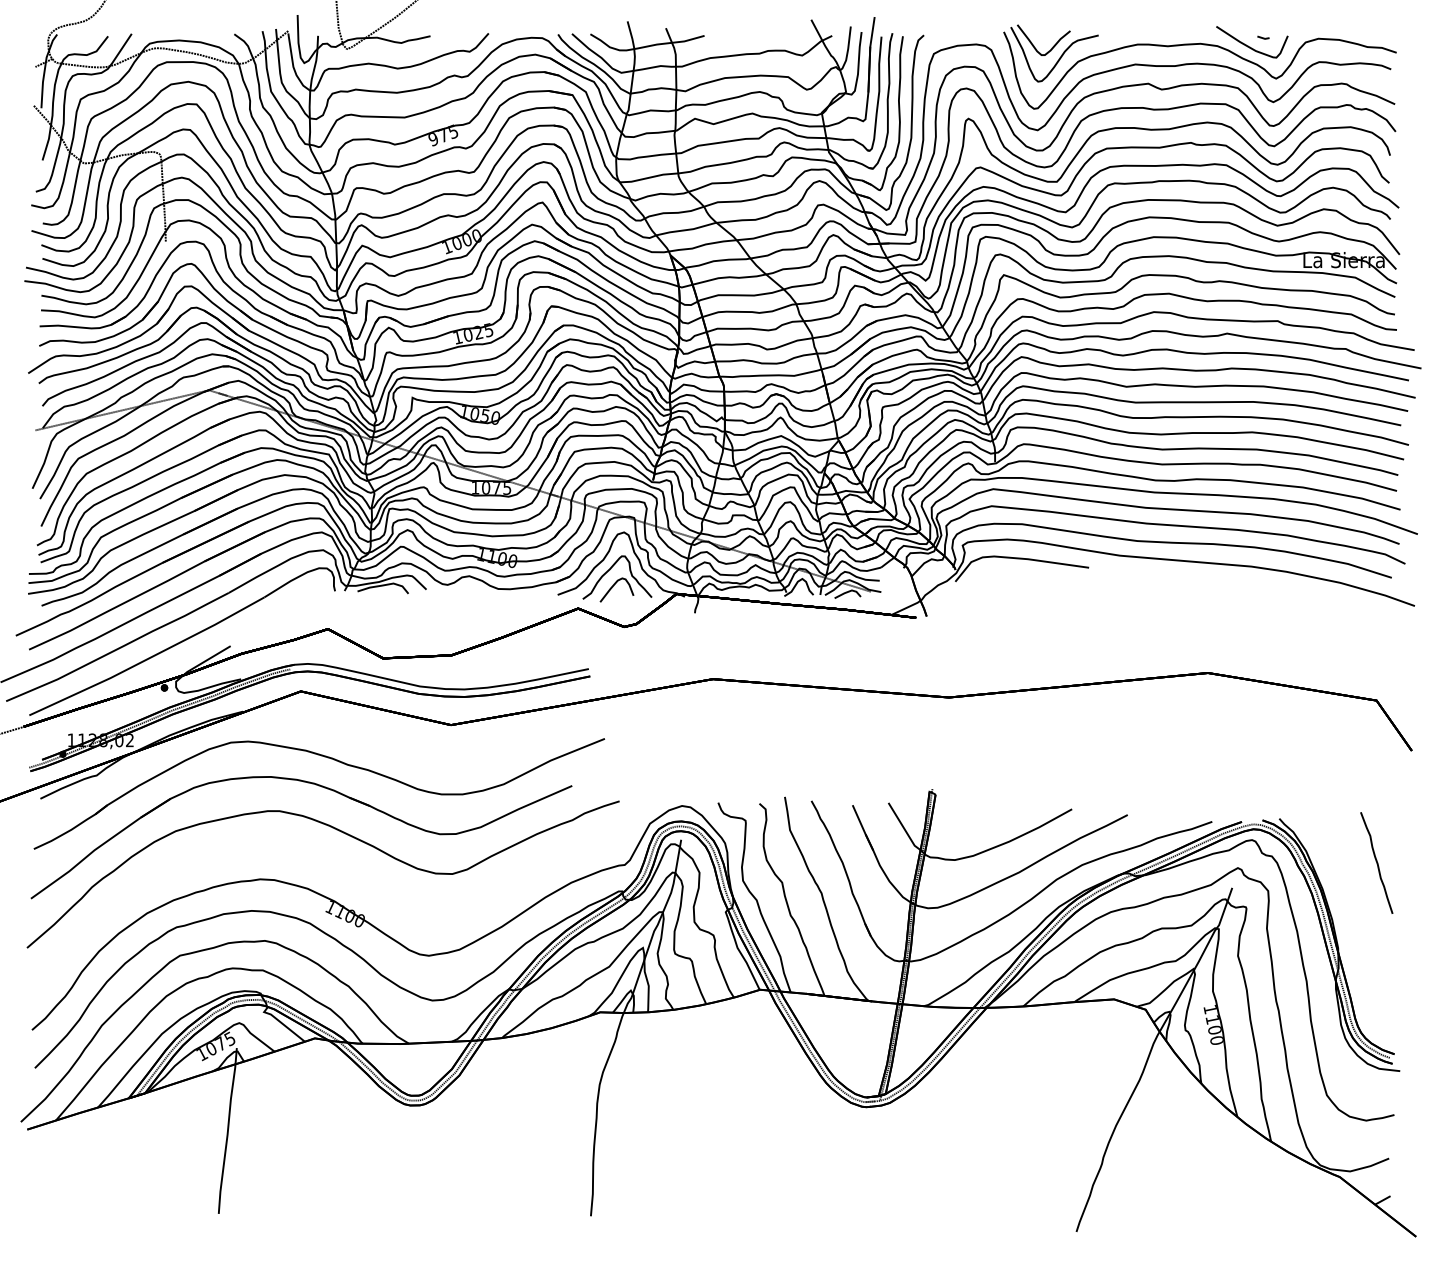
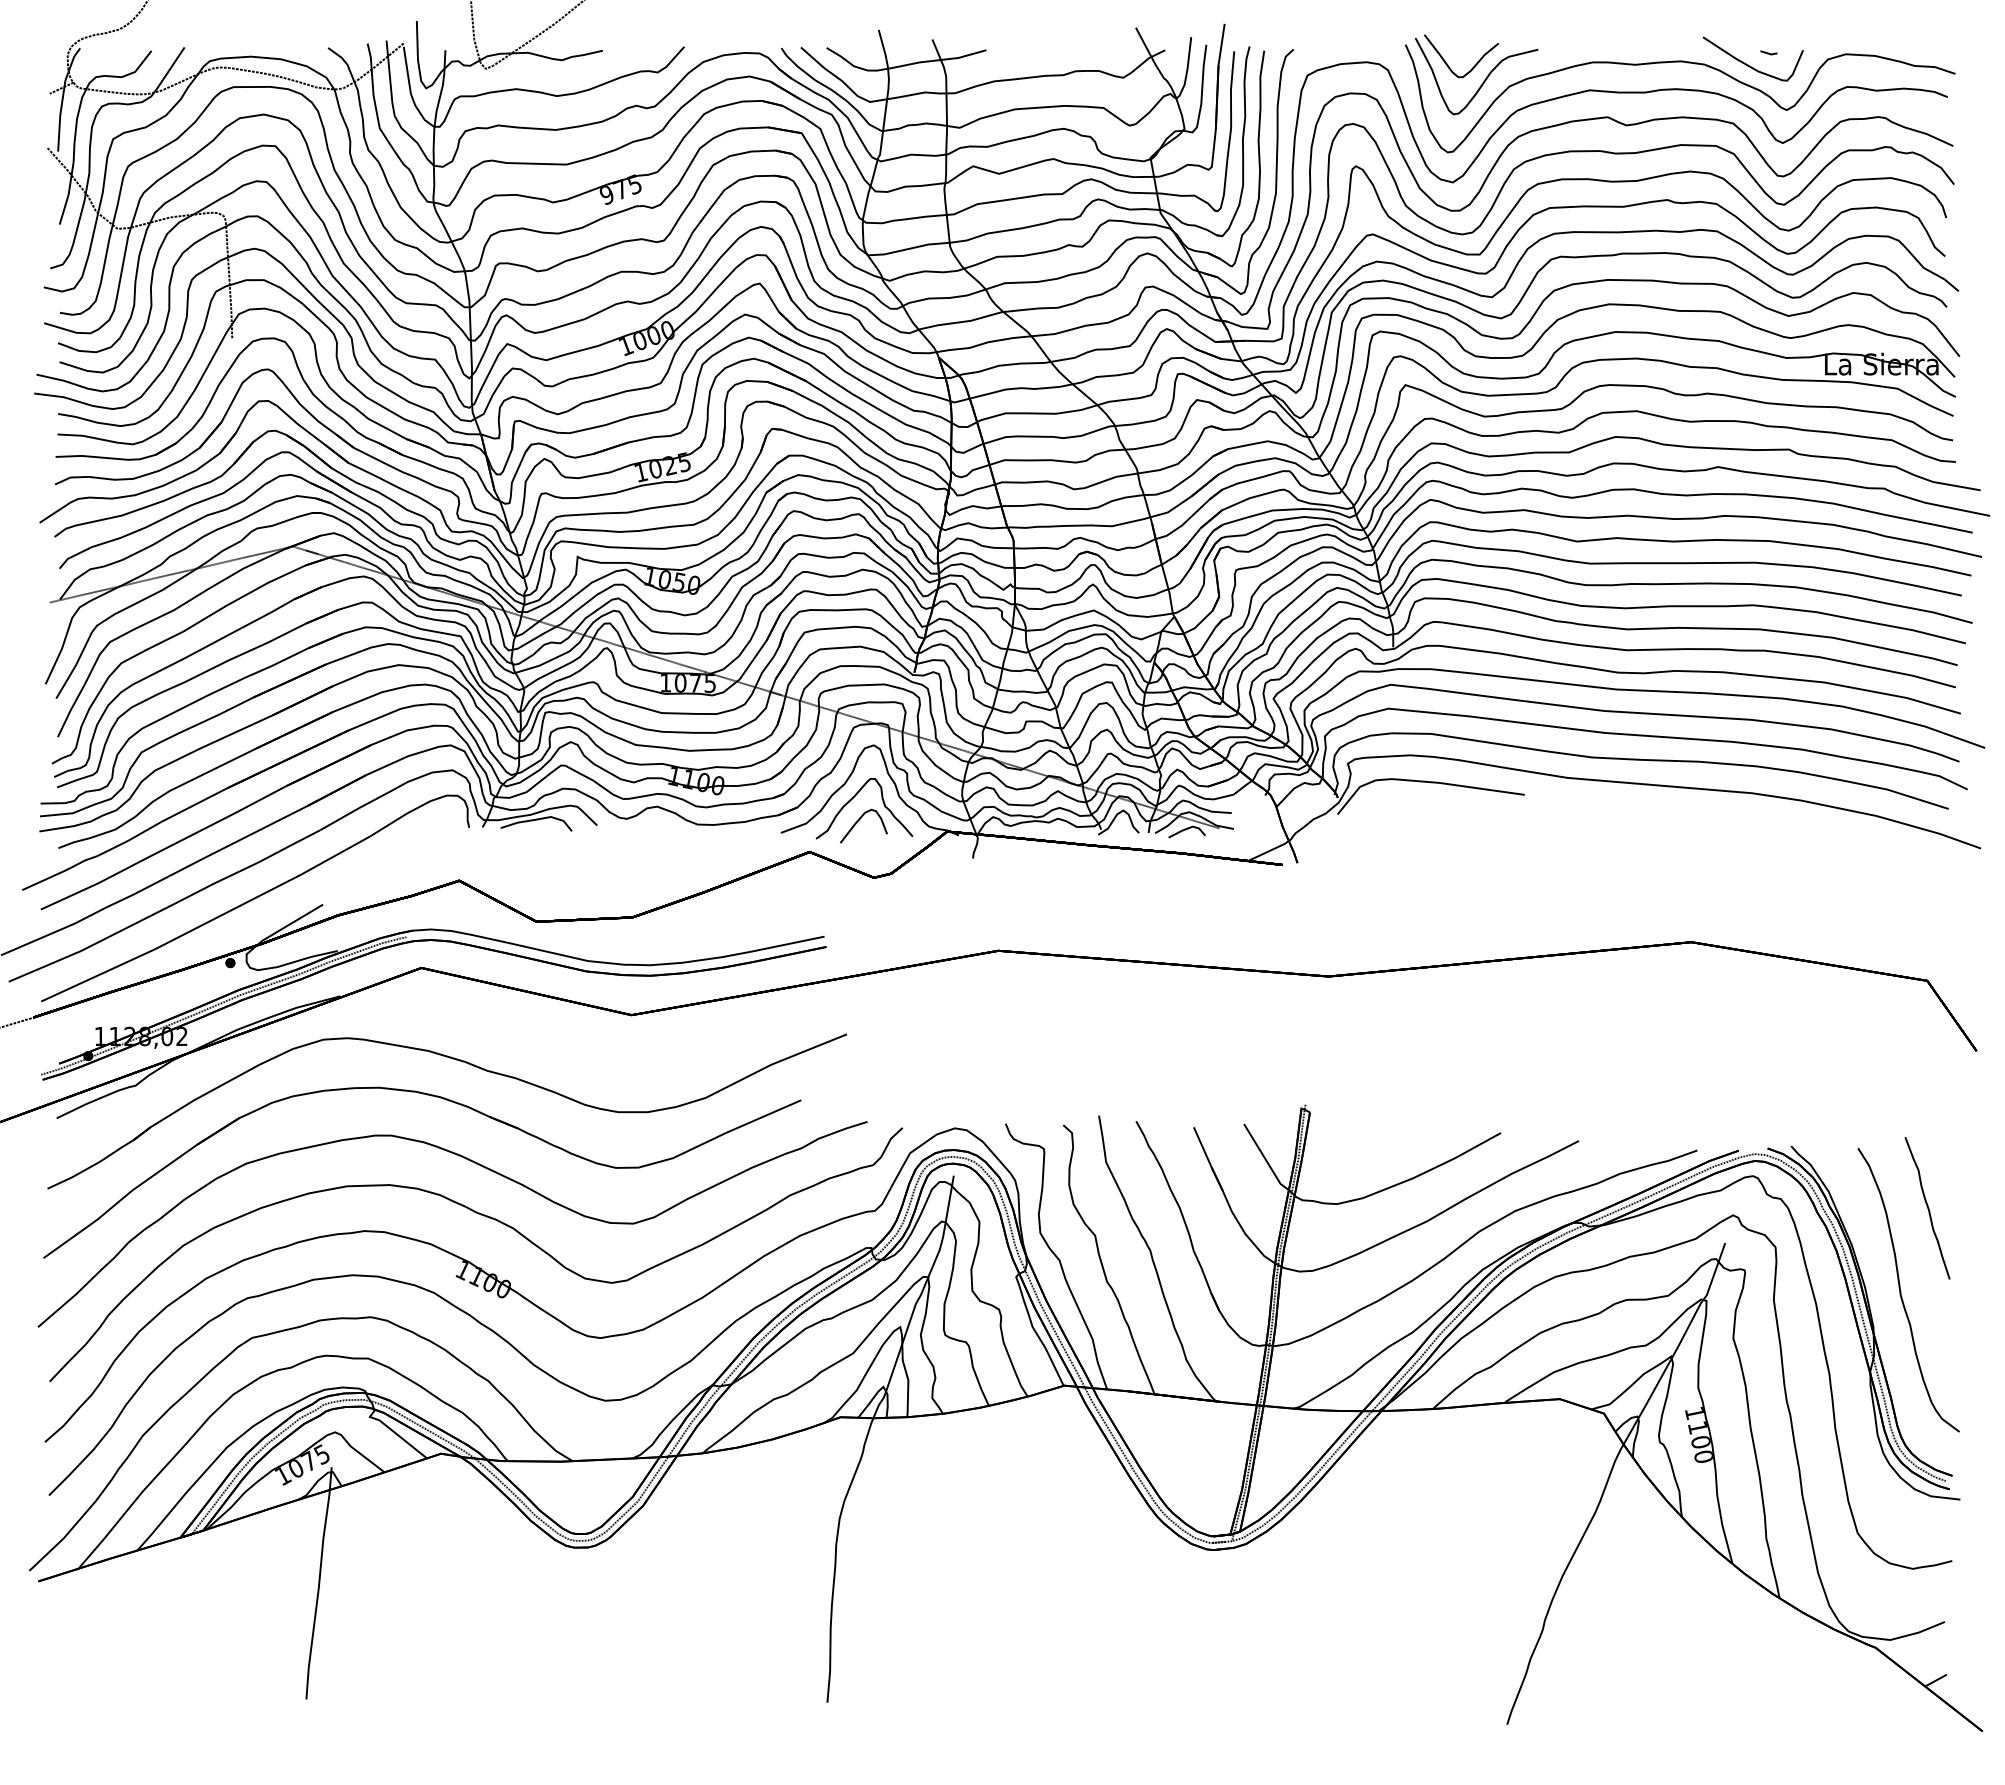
curve: (349, 870) -> (489, 1218), added
curve: (1358, 922) -> (1901, 1291), added

